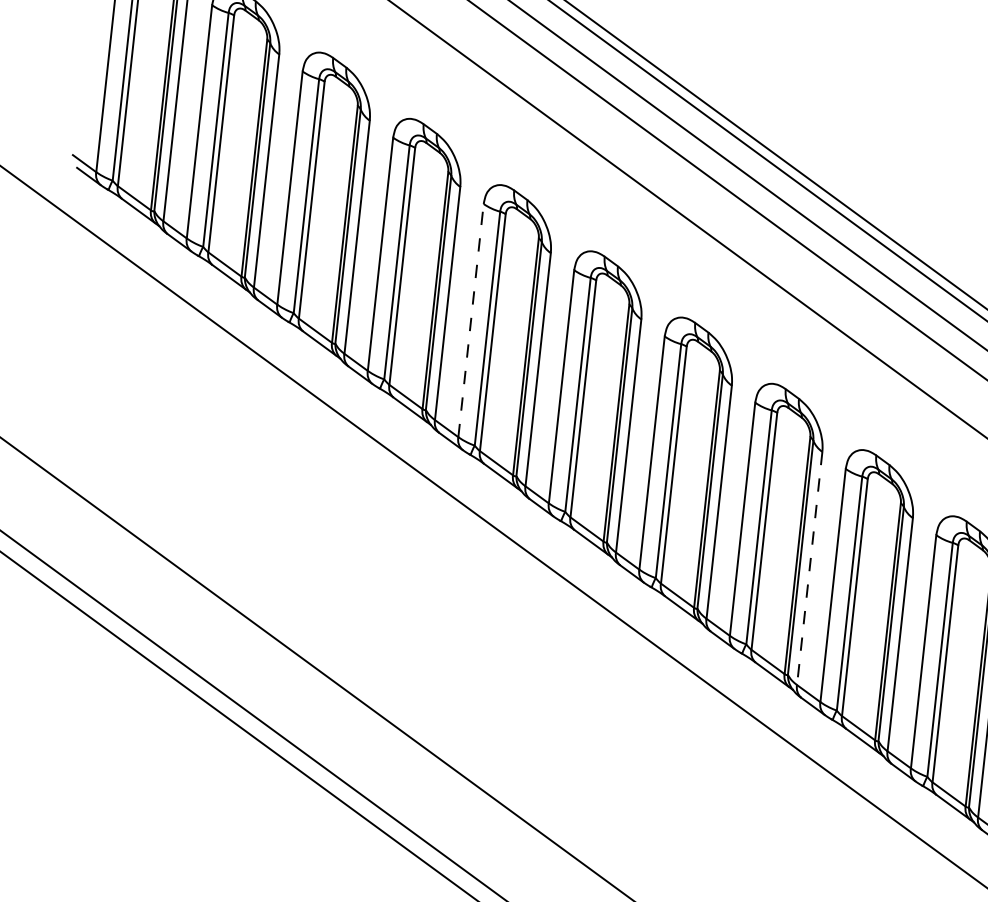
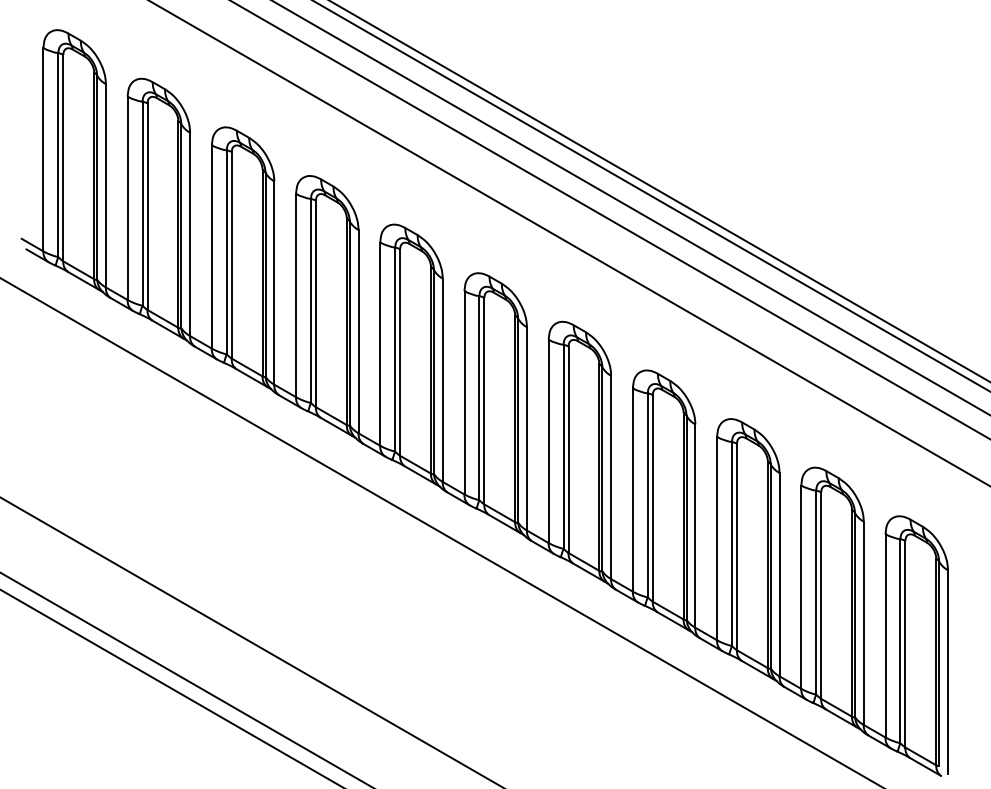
line: (471, 320) -> (380, 344), dashed -> solid
line: (809, 568) -> (695, 526), dashed -> solid

